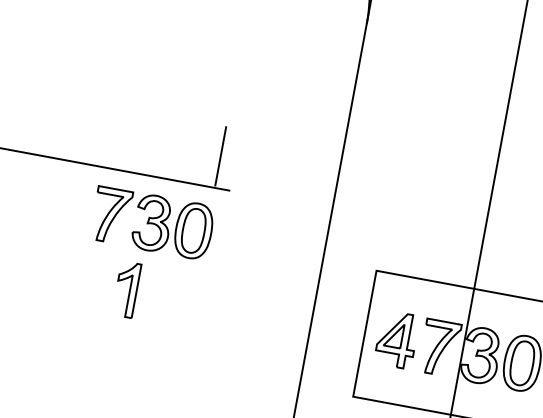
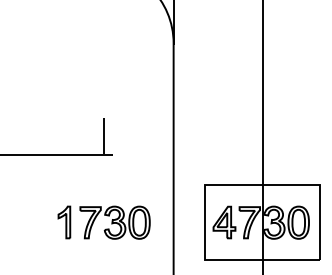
part: (151, 222) -> (114, 222), moved

